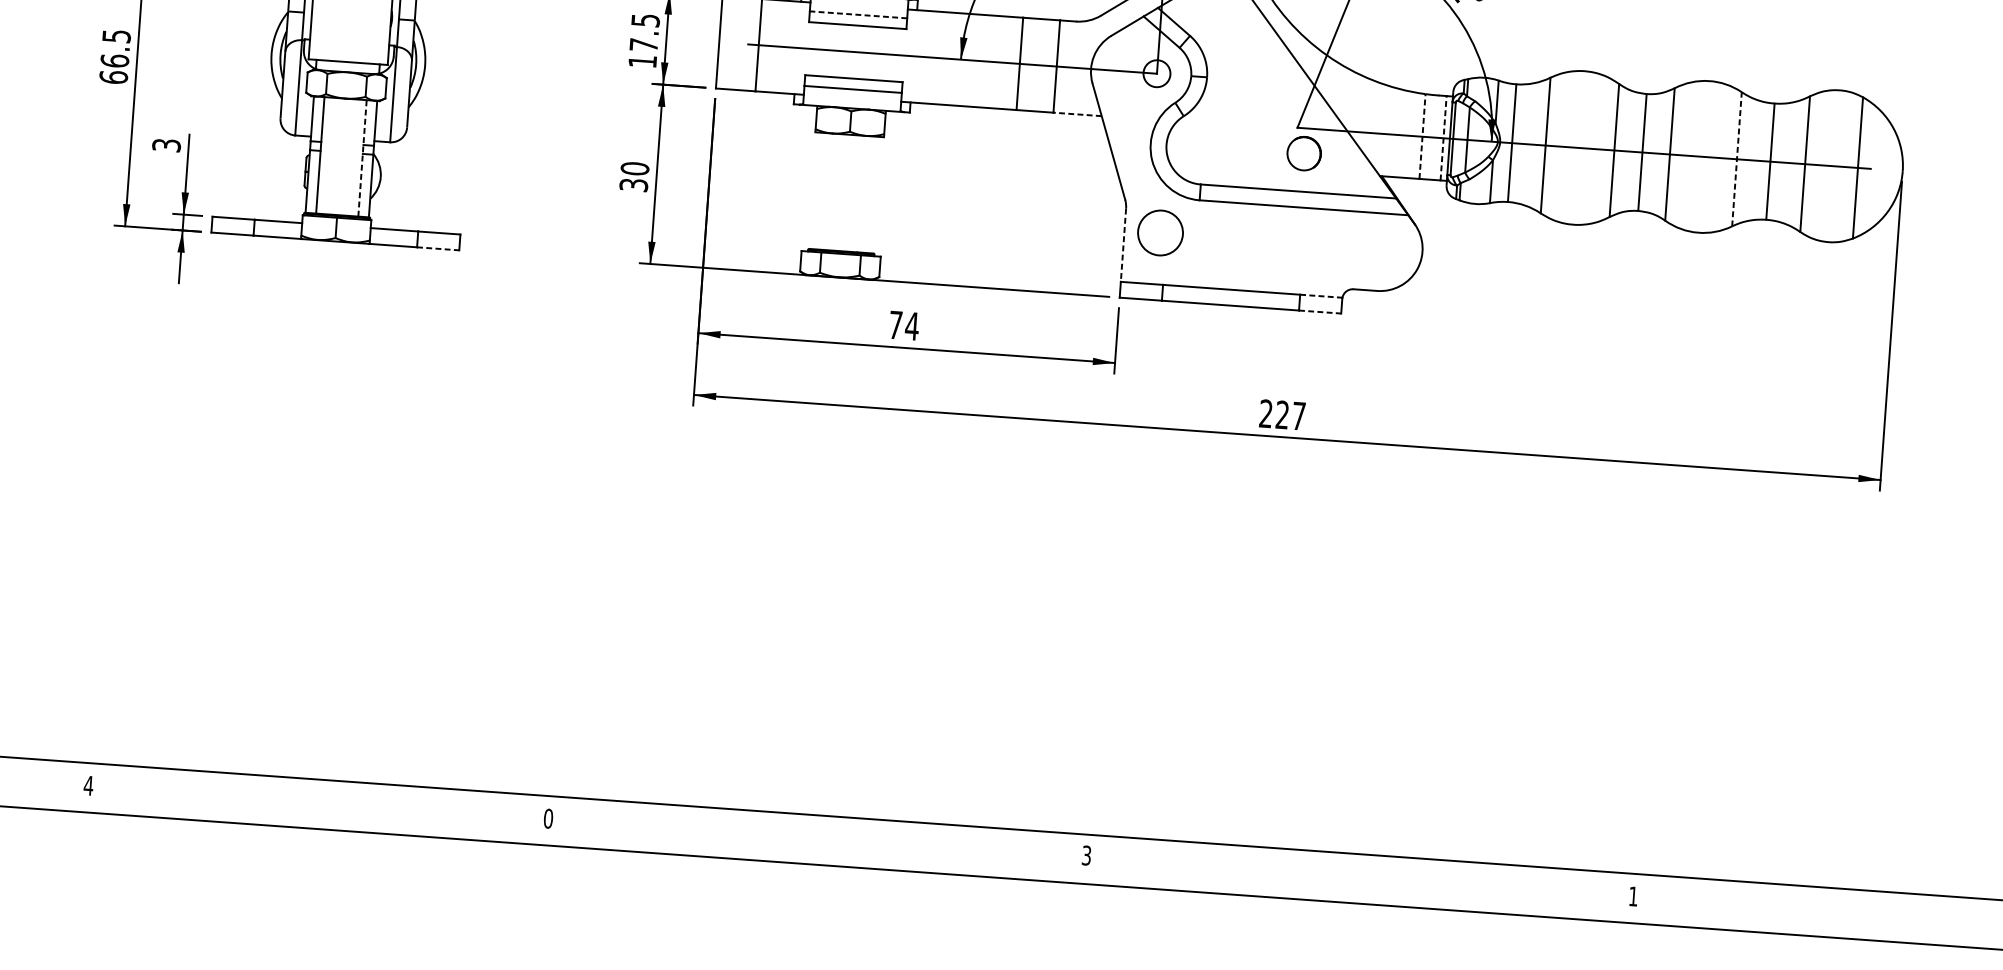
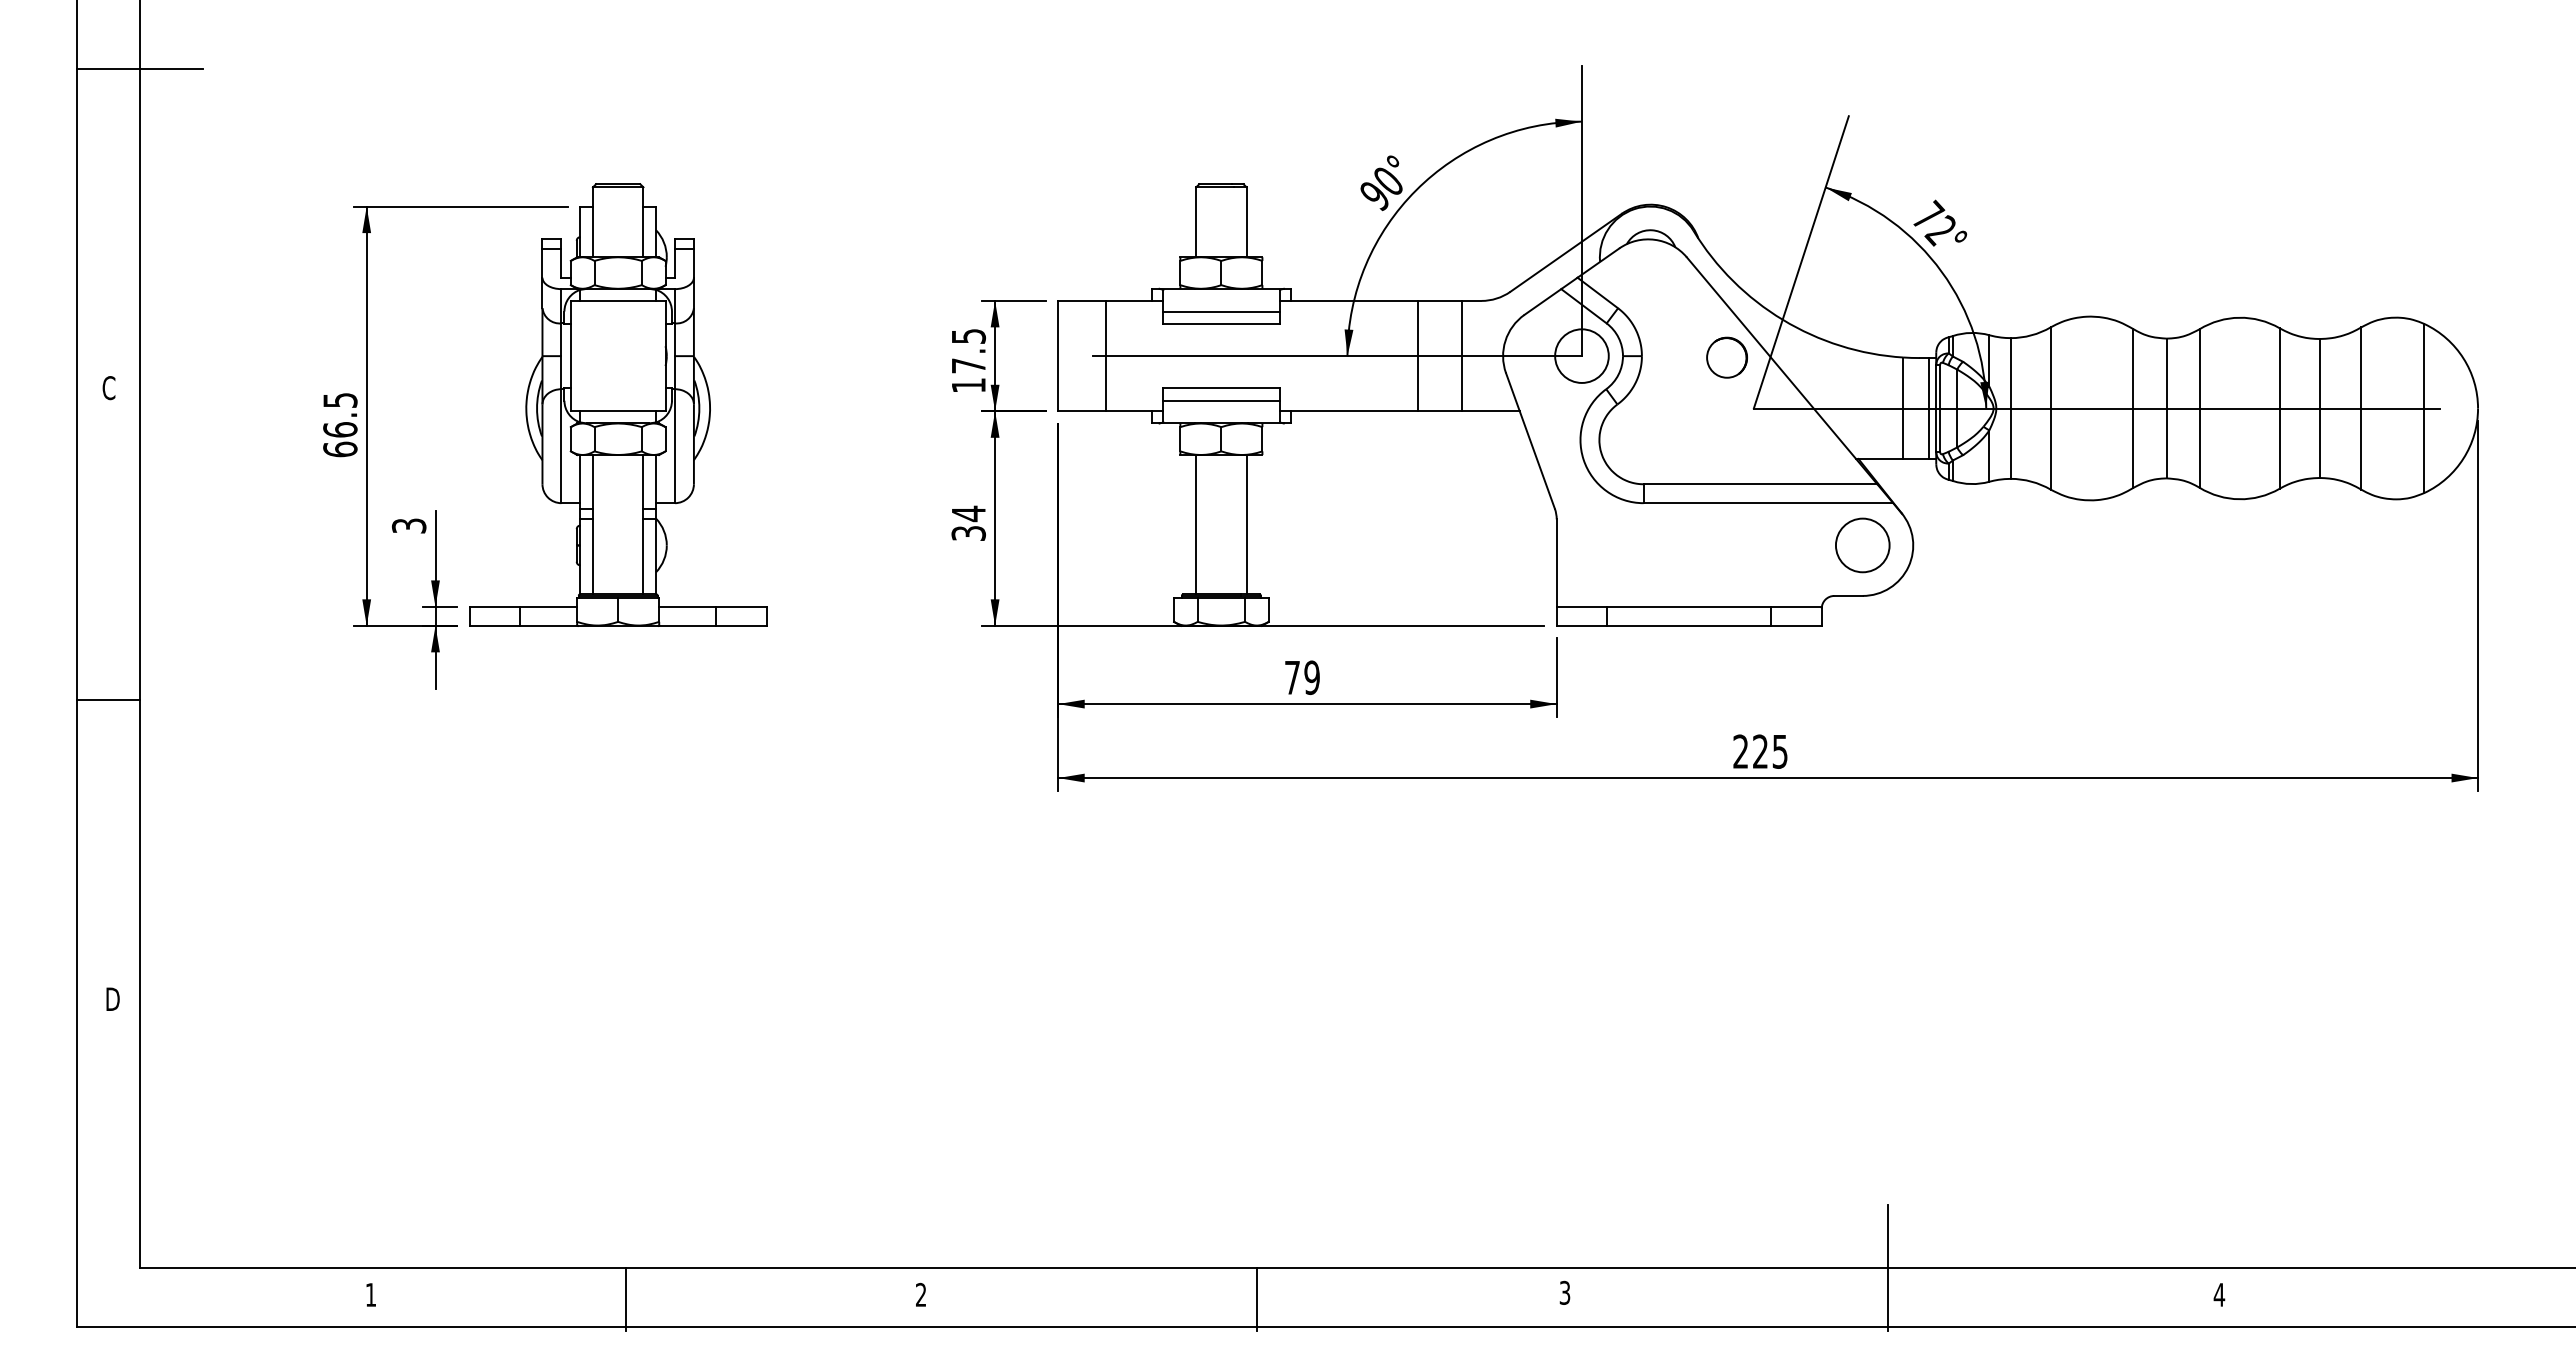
line: (858, 14) -> (1221, 311), dashed -> solid
circle: (1156, 73) -> (1581, 355), size x1.67
line: (1077, 114) -> (1490, 411), dashed -> solid
line: (1422, 136) -> (1903, 408), dashed -> solid
line: (1443, 138) -> (1928, 408), dashed -> solid
circle: (1303, 153) -> (1726, 357), moved
line: (362, 158) -> (643, 524), dashed -> solid
line: (1736, 159) -> (2279, 408), dashed -> solid
text: (634, 168) -> (968, 513), 30 -> 34
line: (824, 191) -> (1196, 524), added
line: (866, 194) -> (1246, 524), added
circle: (1160, 233) -> (1862, 545), moved
line: (1123, 245) -> (1556, 563), dashed -> solid
line: (438, 248) -> (741, 625), dashed -> solid
line: (1322, 295) -> (1797, 606), dashed -> solid
line: (1320, 311) -> (1797, 625), dashed -> solid
text: (912, 326) -> (1312, 677), 74 -> 79
text: (1298, 415) -> (1779, 751), 227 -> 225
text: (88, 785) -> (370, 1294), 4 -> 1
line: (301, 804) -> (626, 1299), added
text: (547, 818) -> (920, 1294), 0 -> 2
line: (829, 842) -> (1257, 1299), added
line: (1358, 853) -> (1888, 1267), added
text: (1633, 896) -> (2219, 1294), 1 -> 4

